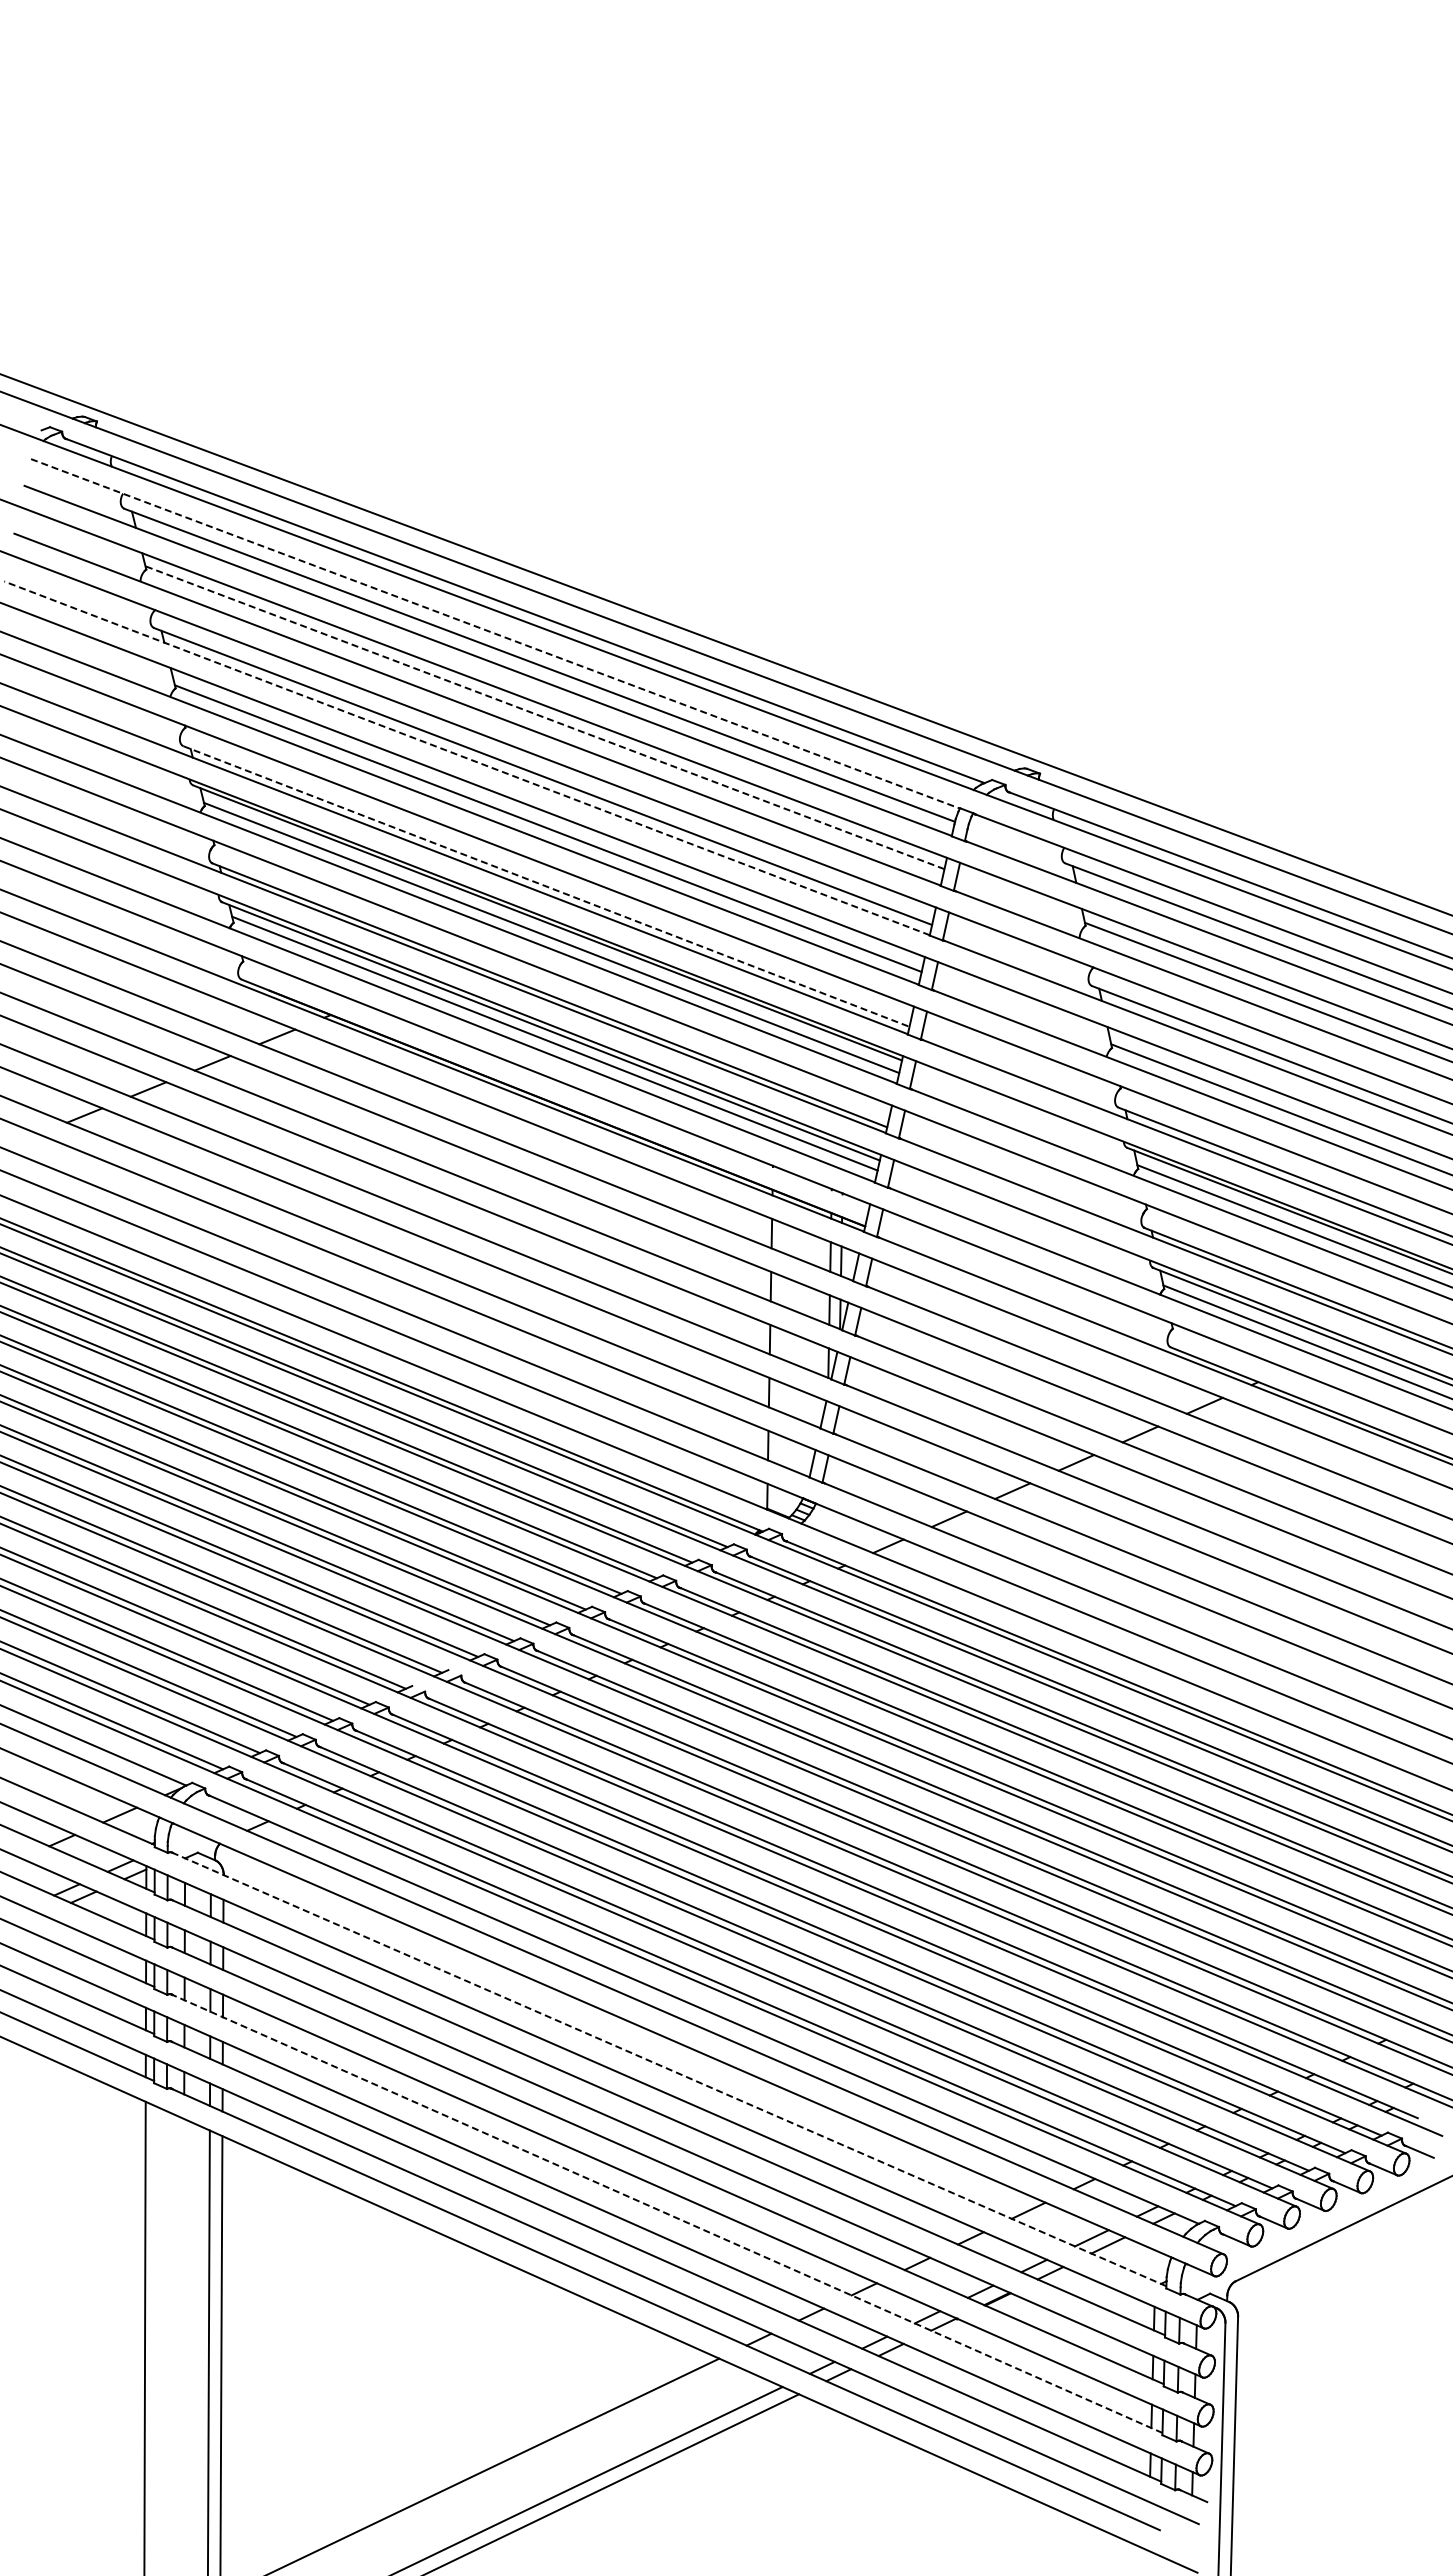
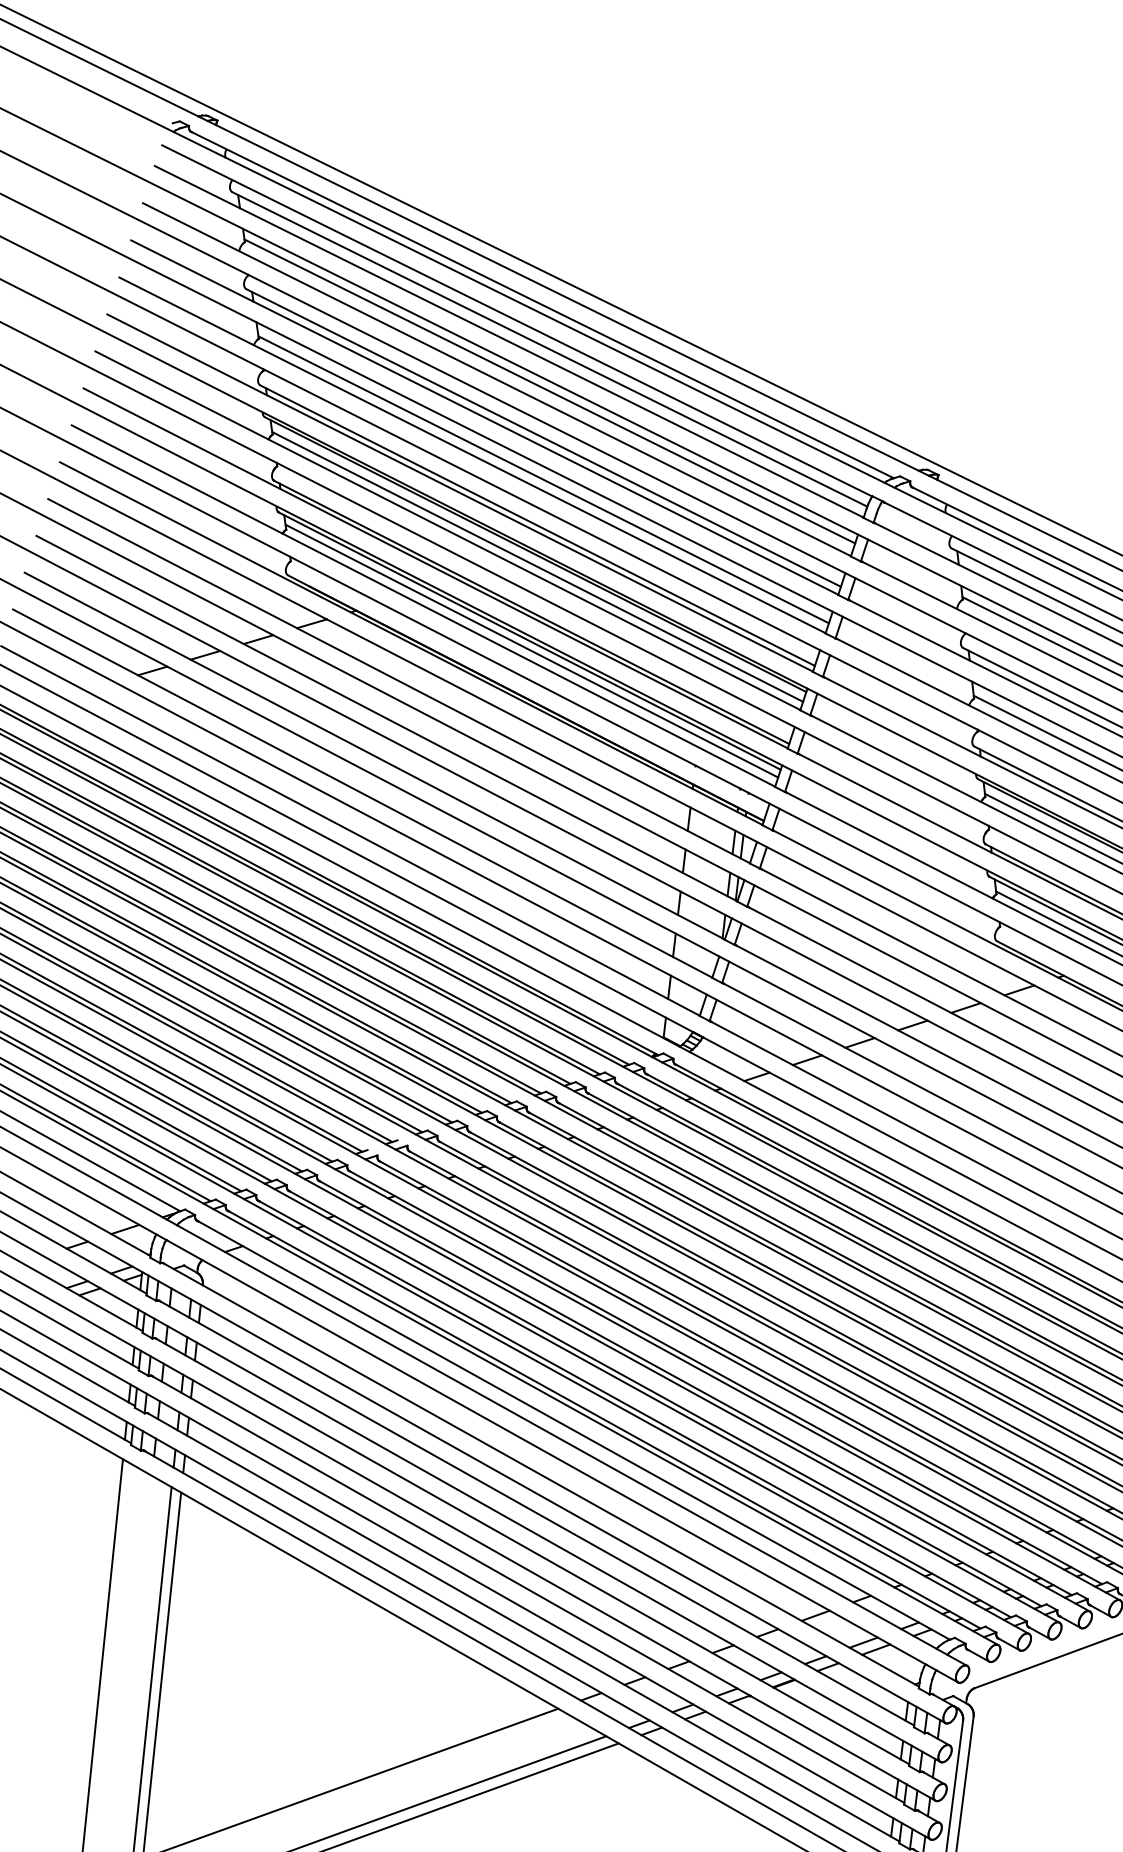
line: (495, 634) -> (517, 321), dashed -> solid
line: (544, 717) -> (549, 391), dashed -> solid
line: (466, 758) -> (484, 417), dashed -> solid
line: (546, 886) -> (537, 525), dashed -> solid
line: (668, 2069) -> (540, 1475), dashed -> solid
line: (666, 2213) -> (527, 1589), dashed -> solid

